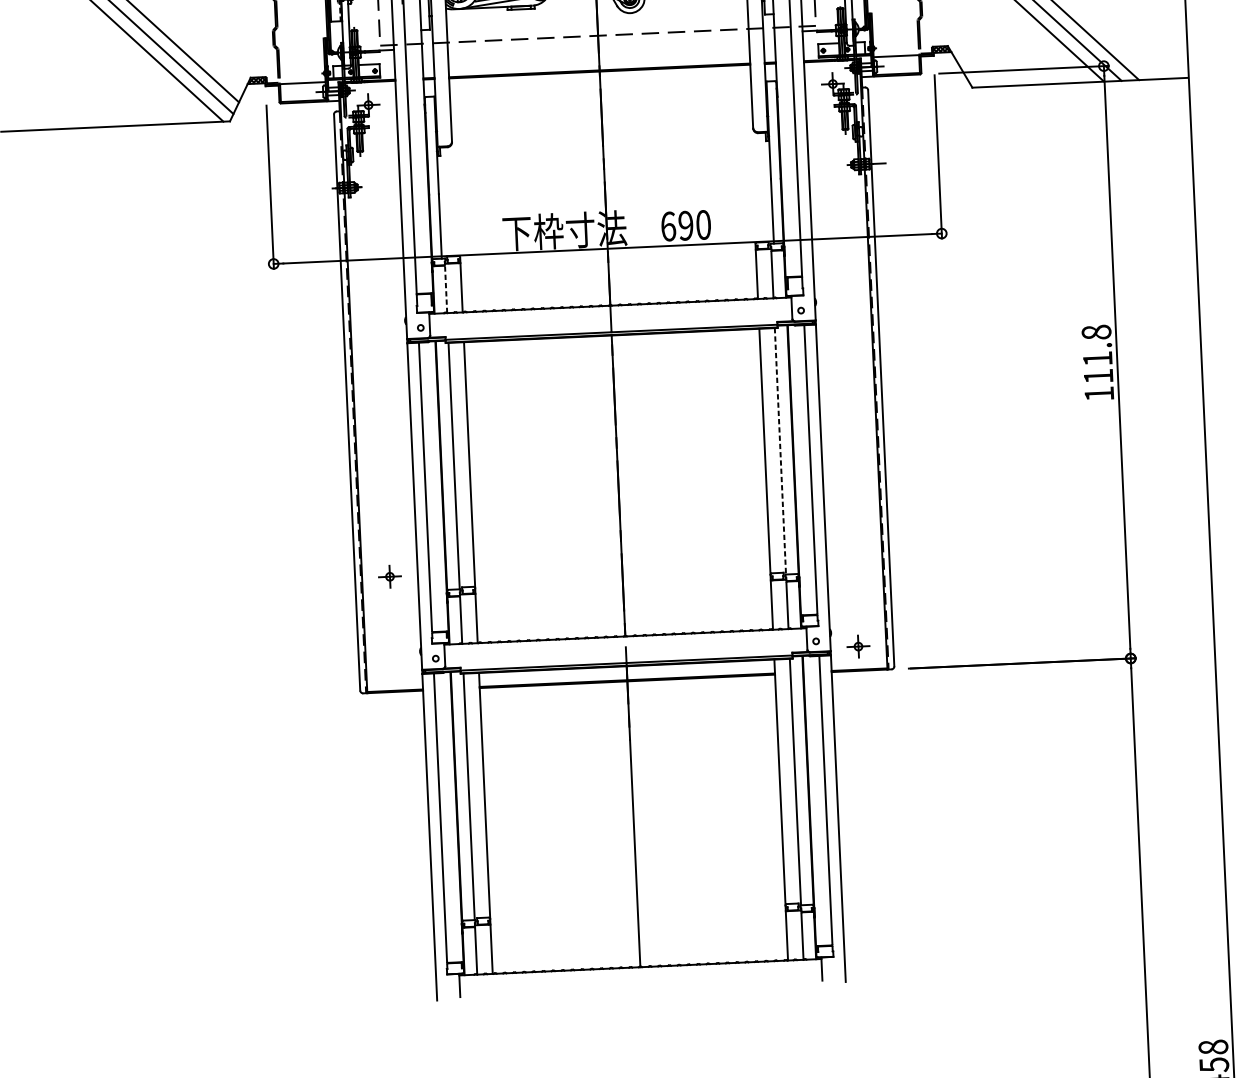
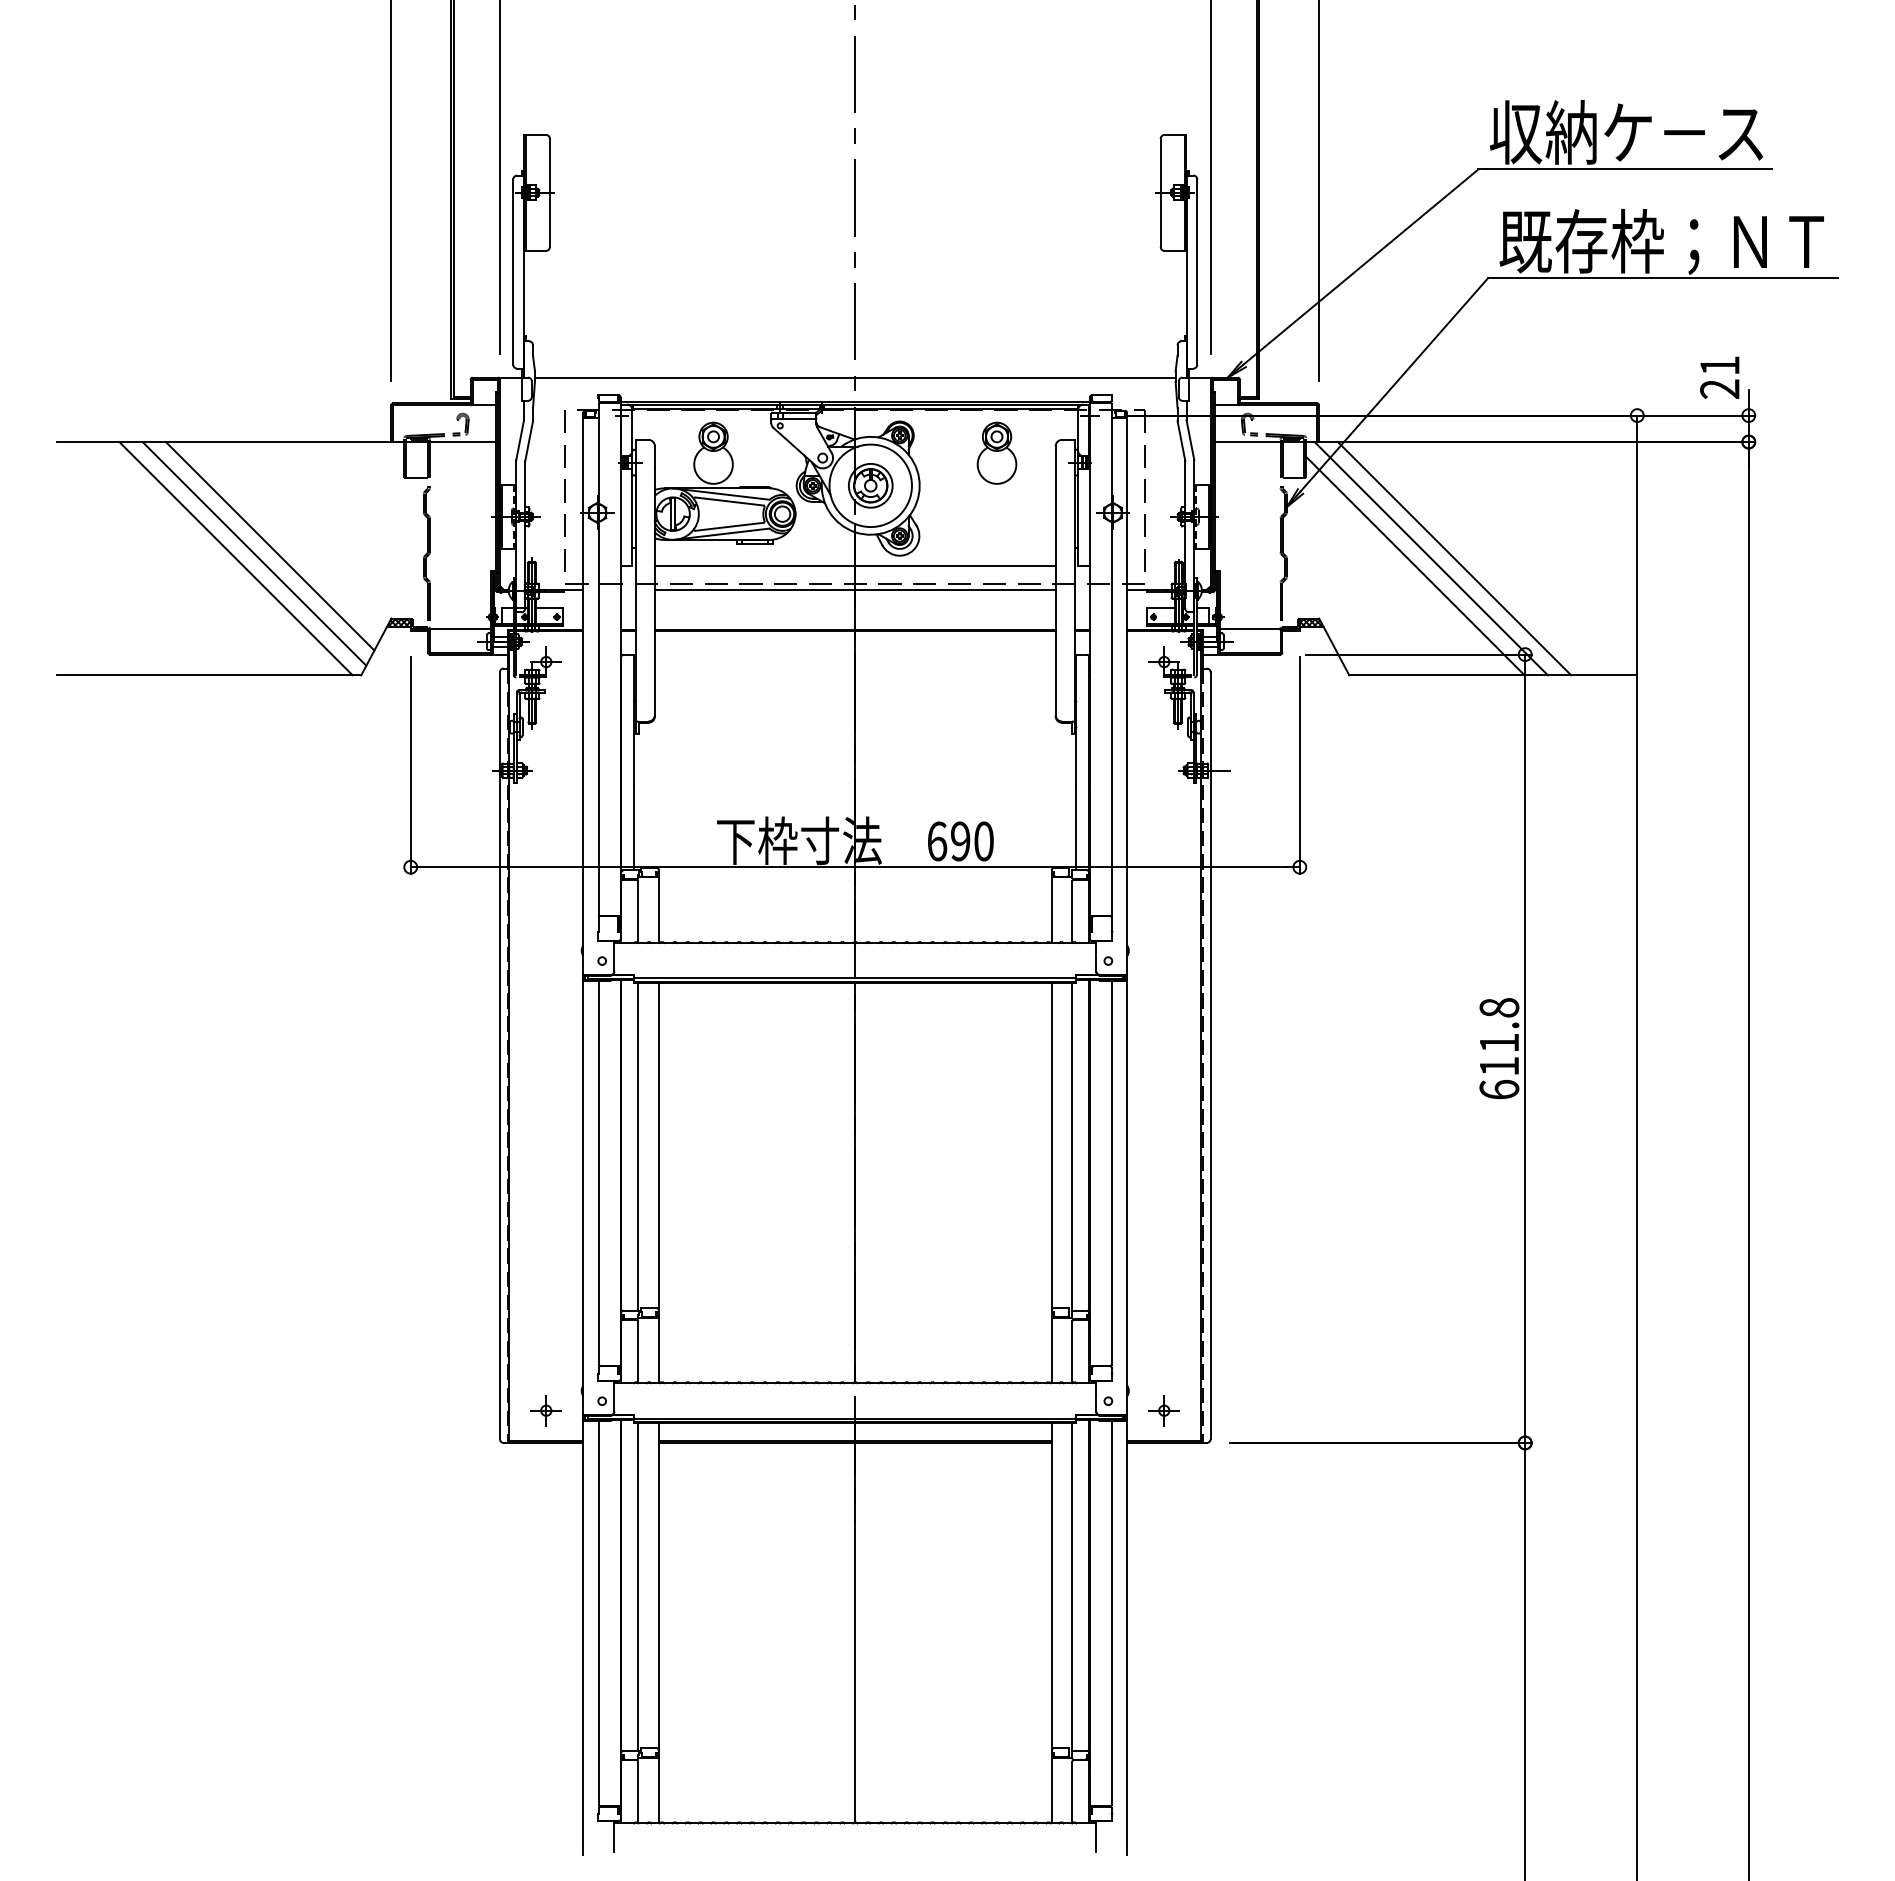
line: (596, 22) -> (854, 565), added
line: (597, 40) -> (854, 590), added
line: (446, 290) -> (638, 912), dashed -> solid
text: (1099, 393) -> (1499, 1089), 111.8 -> 611.8
line: (780, 451) -> (1072, 1146), dashed -> solid
part: (389, 576) -> (545, 1410), moved

